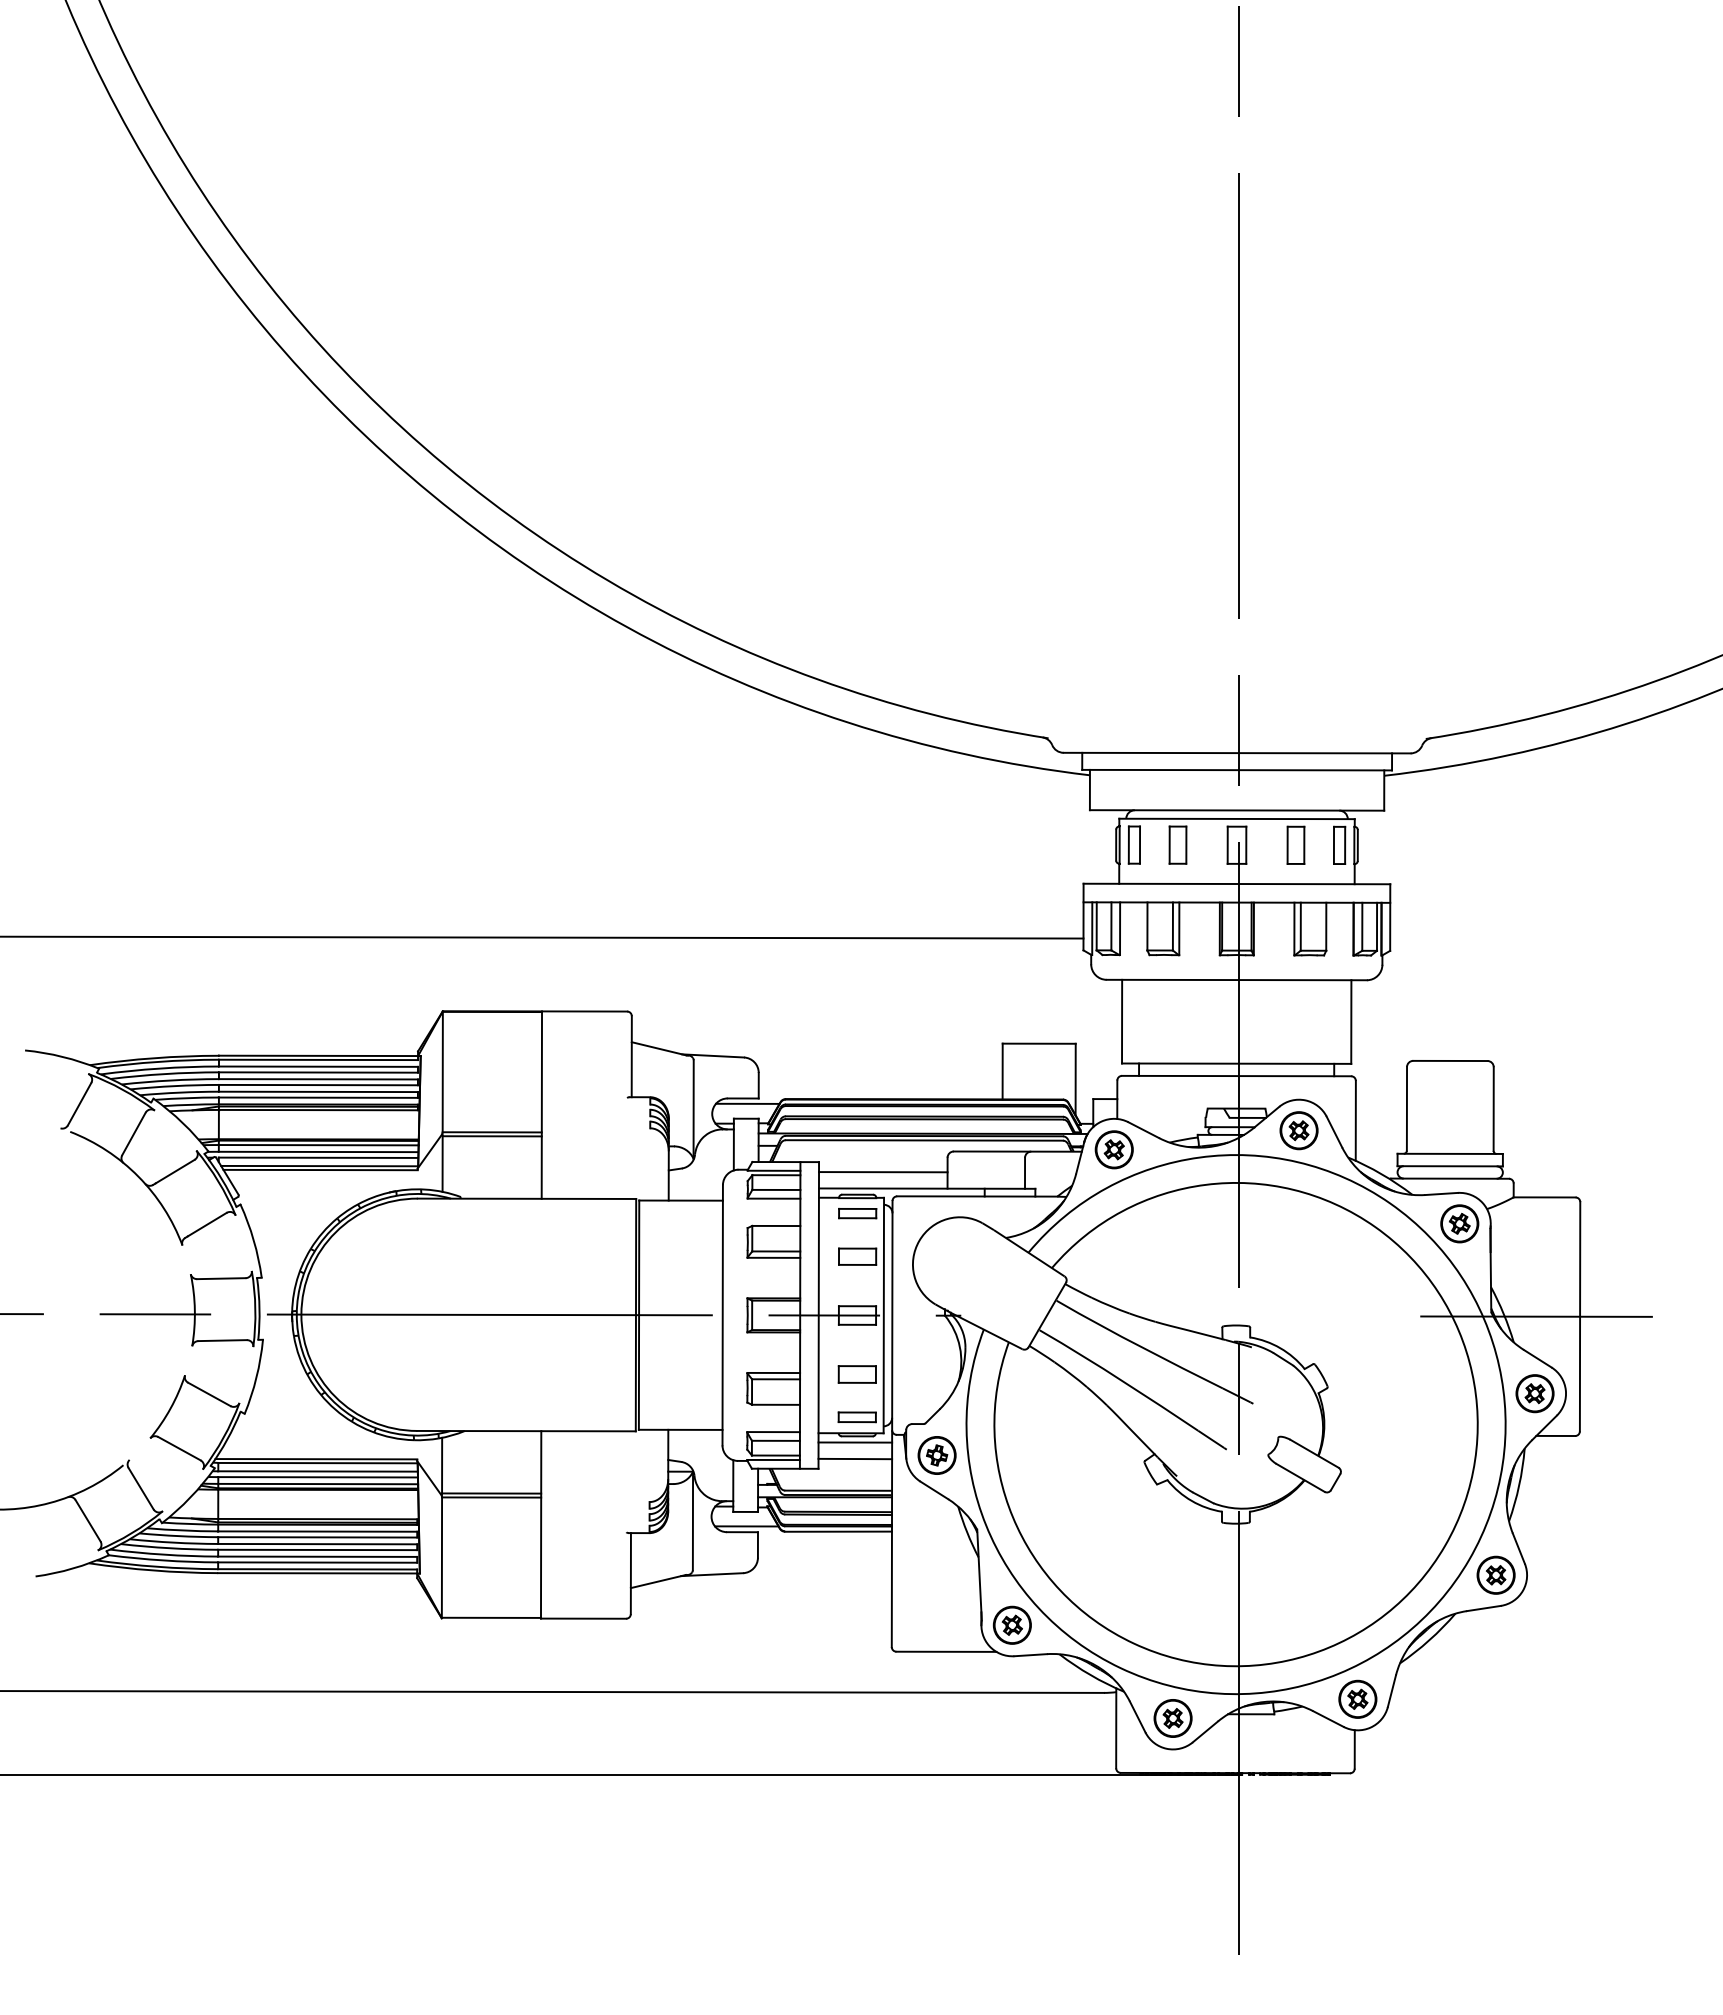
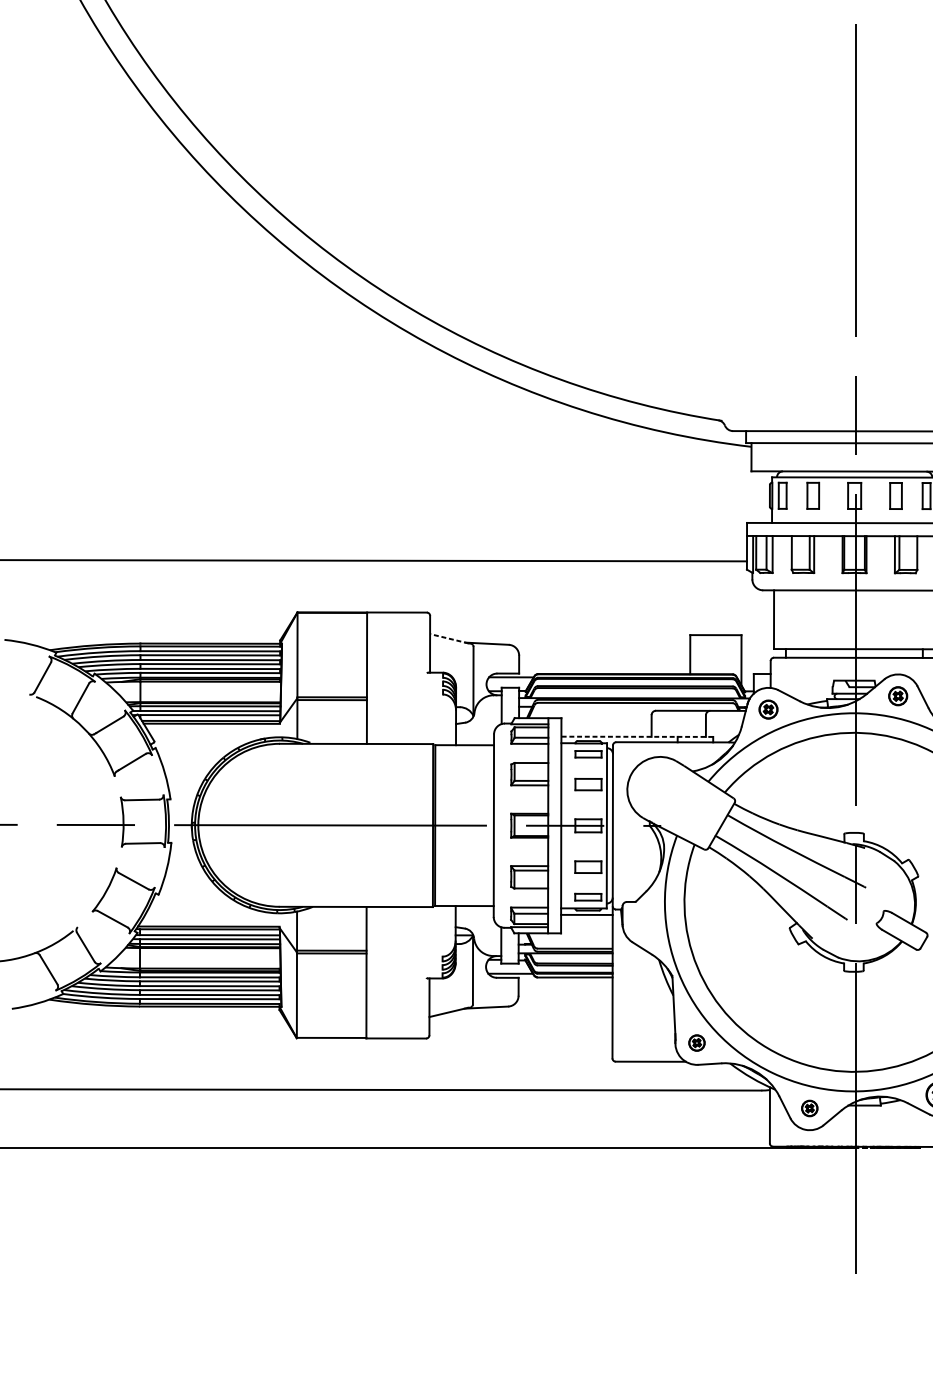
line: (658, 1048) -> (448, 638), solid -> dashed
part: (1298, 1130) -> (897, 696), size x0.7
part: (1113, 1149) -> (768, 709), size x0.7
line: (883, 1172) -> (606, 725), removed
line: (926, 1188) -> (636, 736), solid -> dashed
part: (936, 1455) -> (643, 924), removed
line: (855, 1458) -> (587, 926), removed
part: (1011, 1624) -> (696, 1042), size x0.6
part: (1172, 1718) -> (809, 1108), size x0.6

